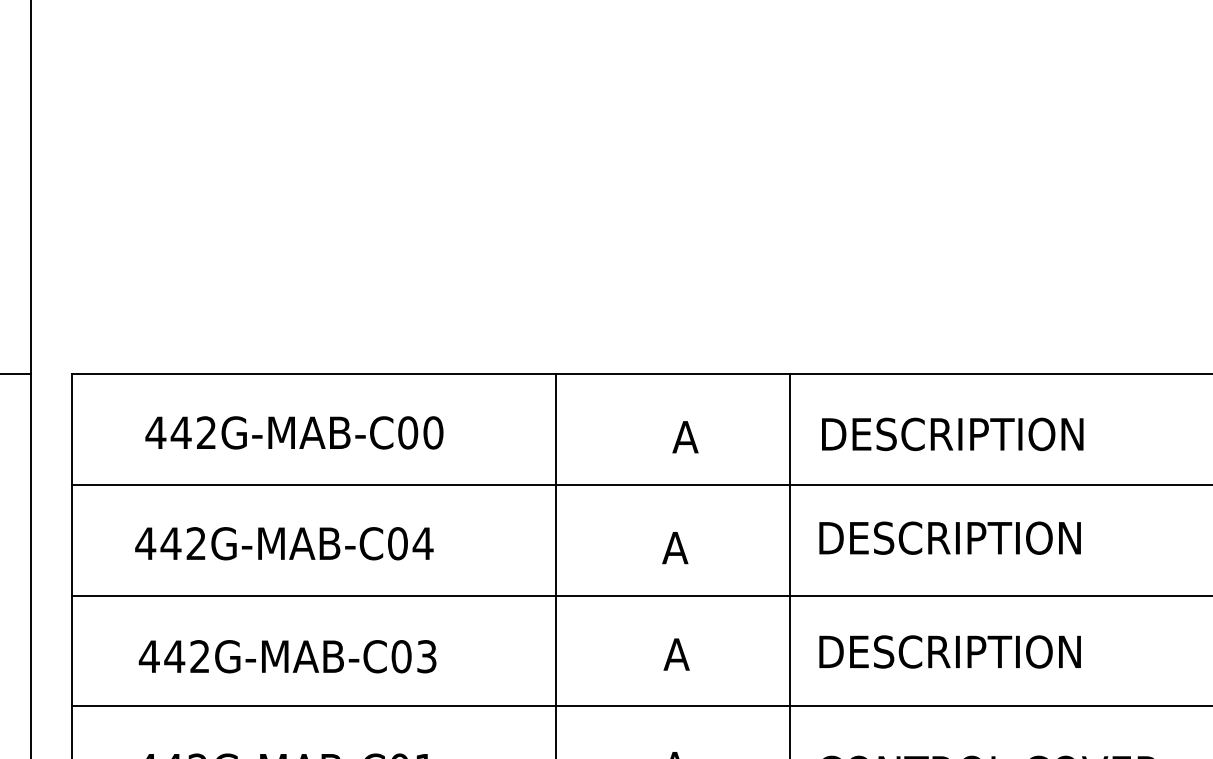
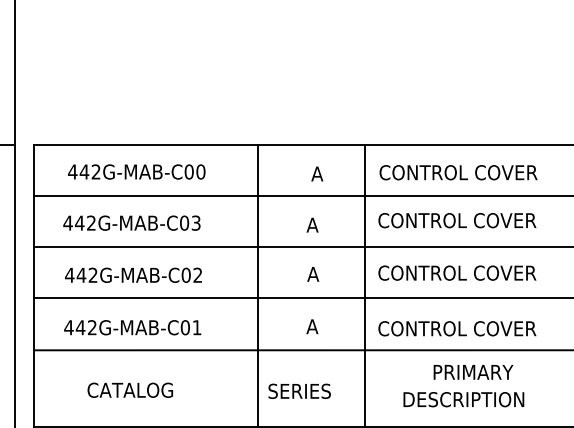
text: (991, 433) -> (458, 172), DESCRIPTION -> CONTROL COVER
text: (989, 537) -> (457, 220), DESCRIPTION -> CONTROL COVER
text: (421, 542) -> (195, 222), 442G-MAB-C04 -> 442G-MAB-C03
text: (989, 650) -> (457, 272), DESCRIPTION -> CONTROL COVER
text: (425, 657) -> (197, 275), 442G-MAB-C03 -> 442G-MAB-C02

